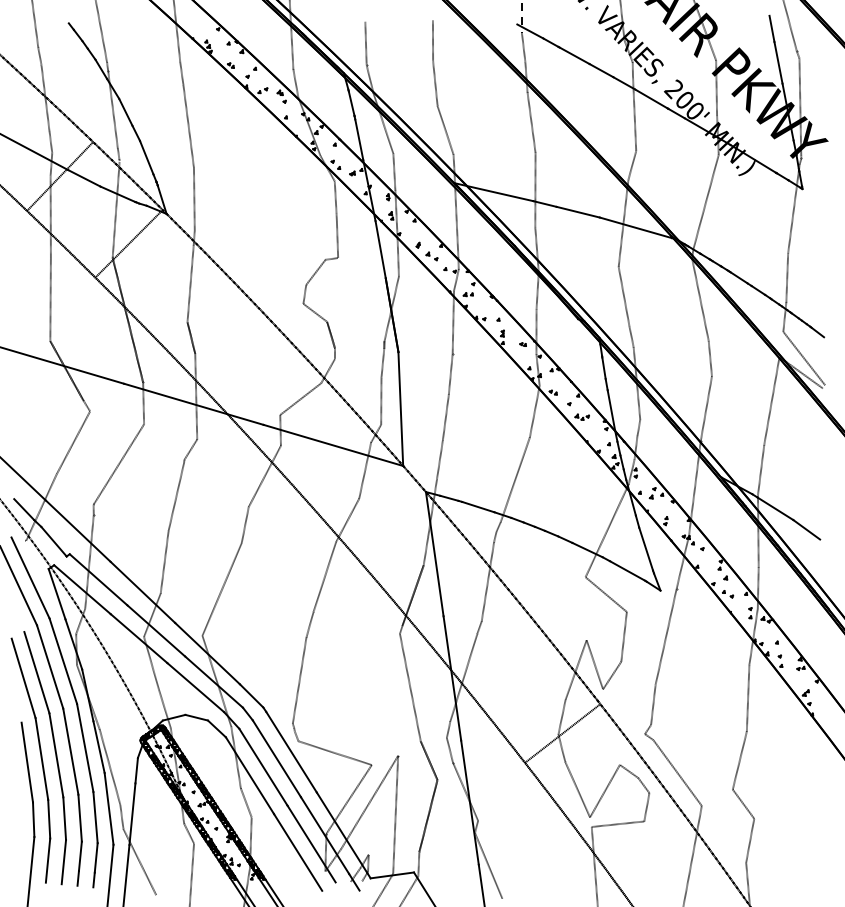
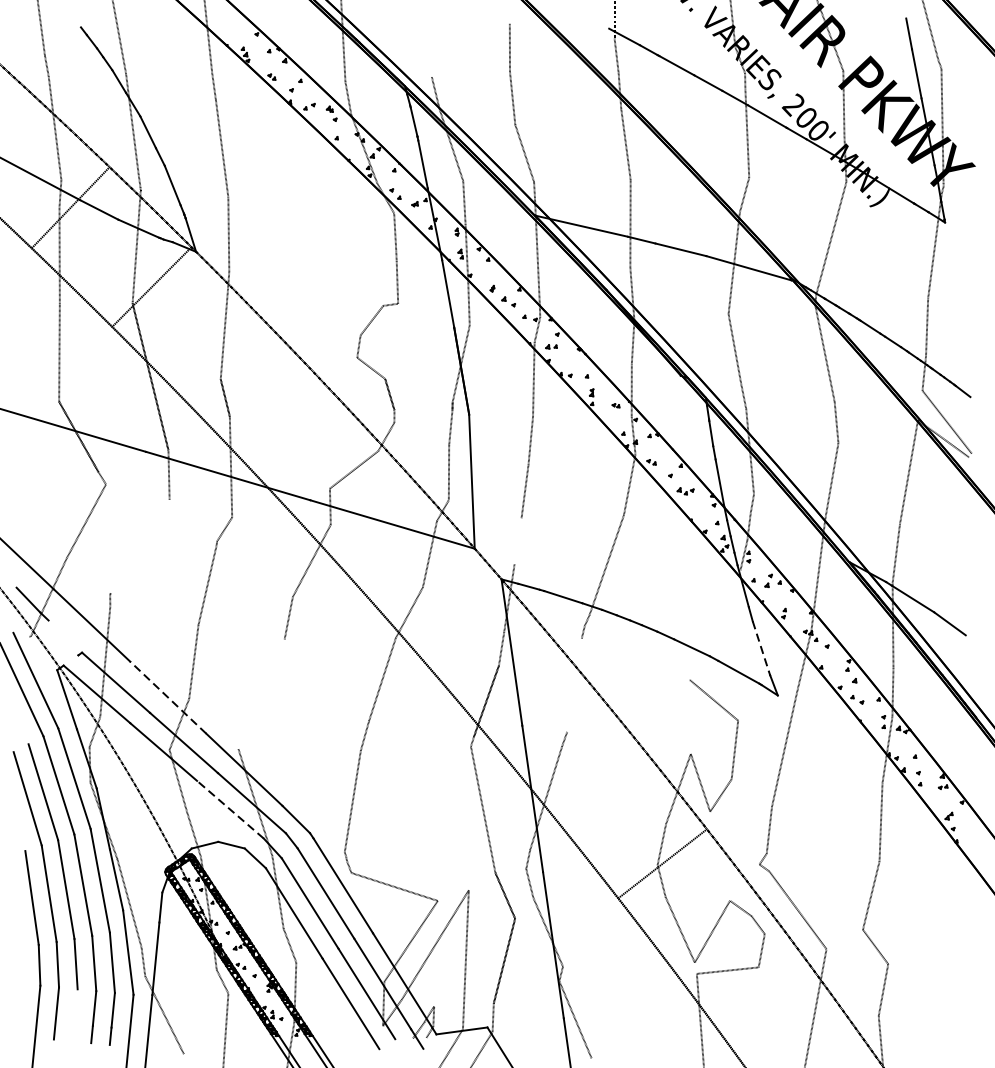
line: (365, 43) -> (430, 51), removed
line: (439, 459) -> (517, 541), removed
line: (119, 463) -> (140, 545), removed
line: (606, 530) -> (714, 624), removed
line: (53, 541) -> (62, 637), removed
line: (646, 549) -> (761, 647), solid -> dashed
line: (487, 581) -> (574, 684), removed
line: (221, 588) -> (260, 693), removed
line: (142, 592) -> (167, 697), solid -> dashed
line: (195, 687) -> (230, 809), solid -> dashed
line: (63, 862) -> (74, 1015), removed

